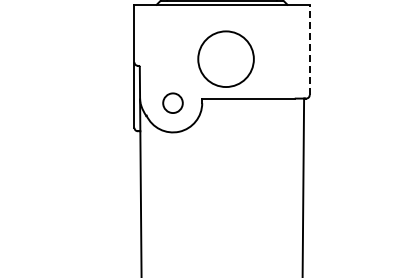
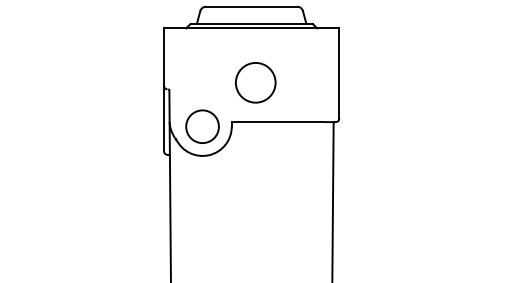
line: (309, 48) -> (339, 72), dashed -> solid
circle: (225, 58) -> (255, 82), size x0.71
circle: (172, 102) -> (202, 126), size x1.67

